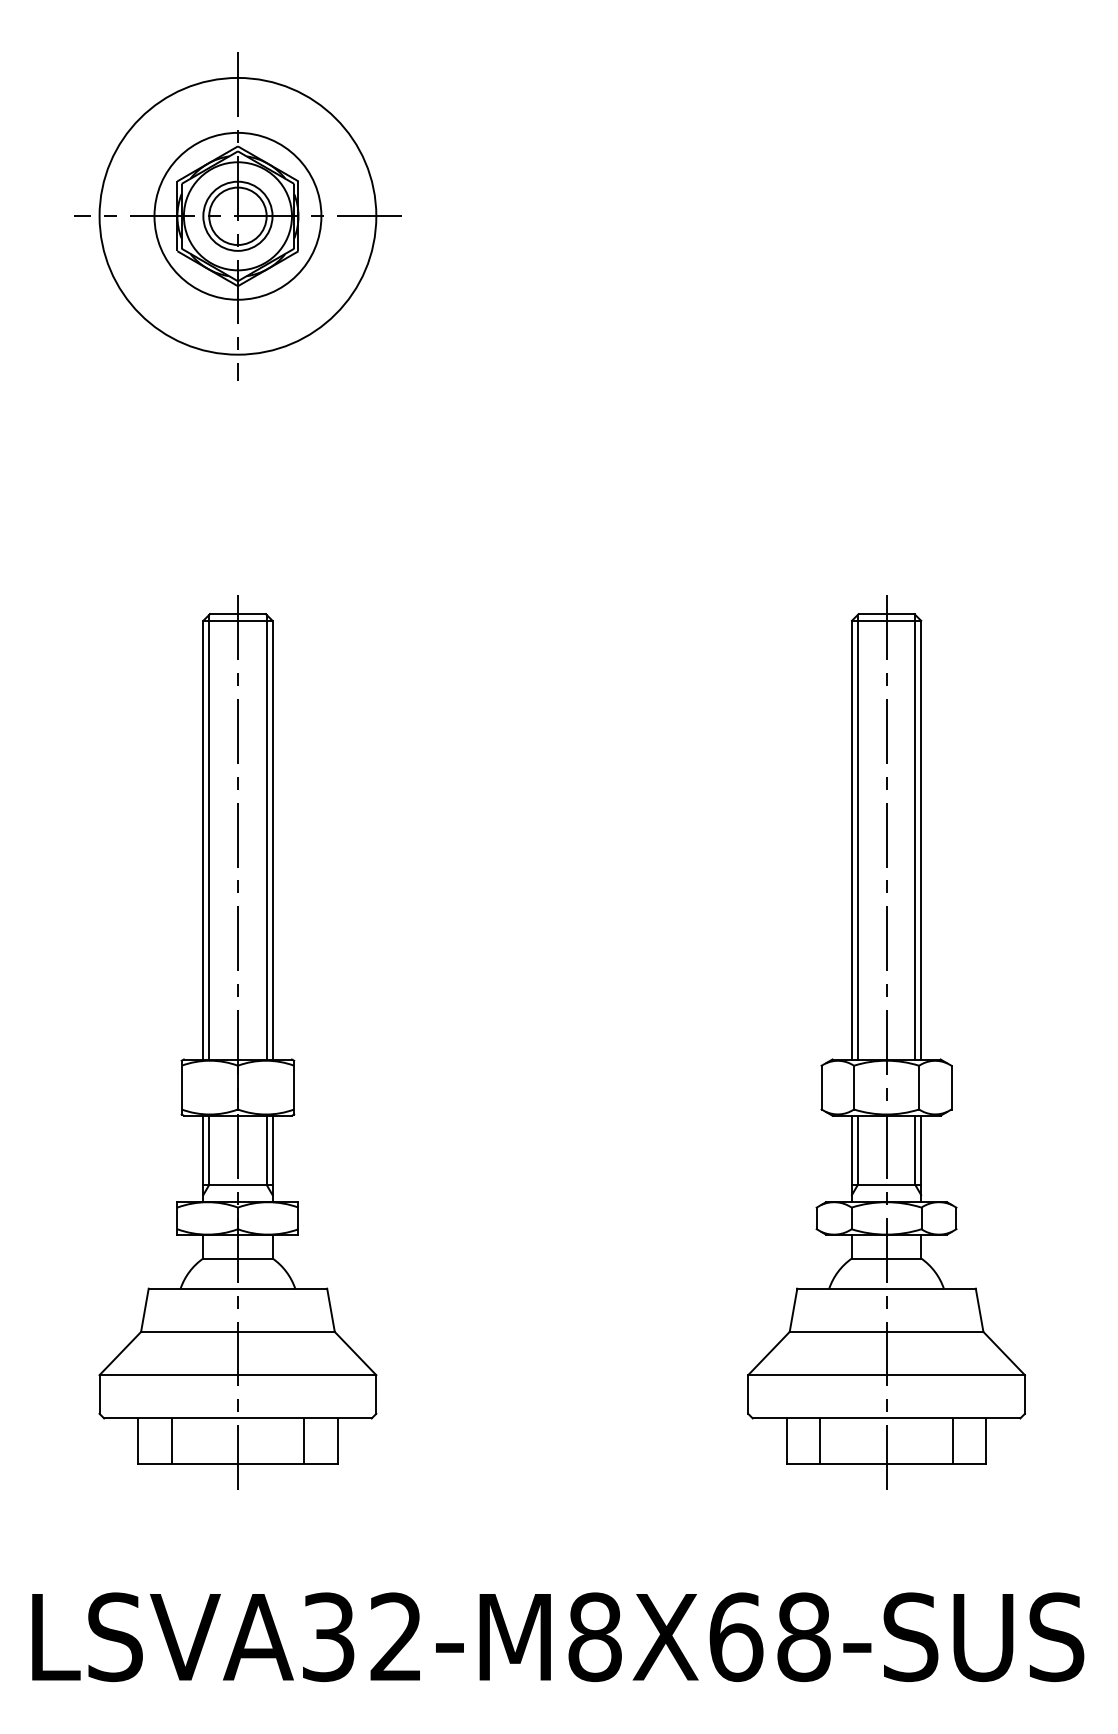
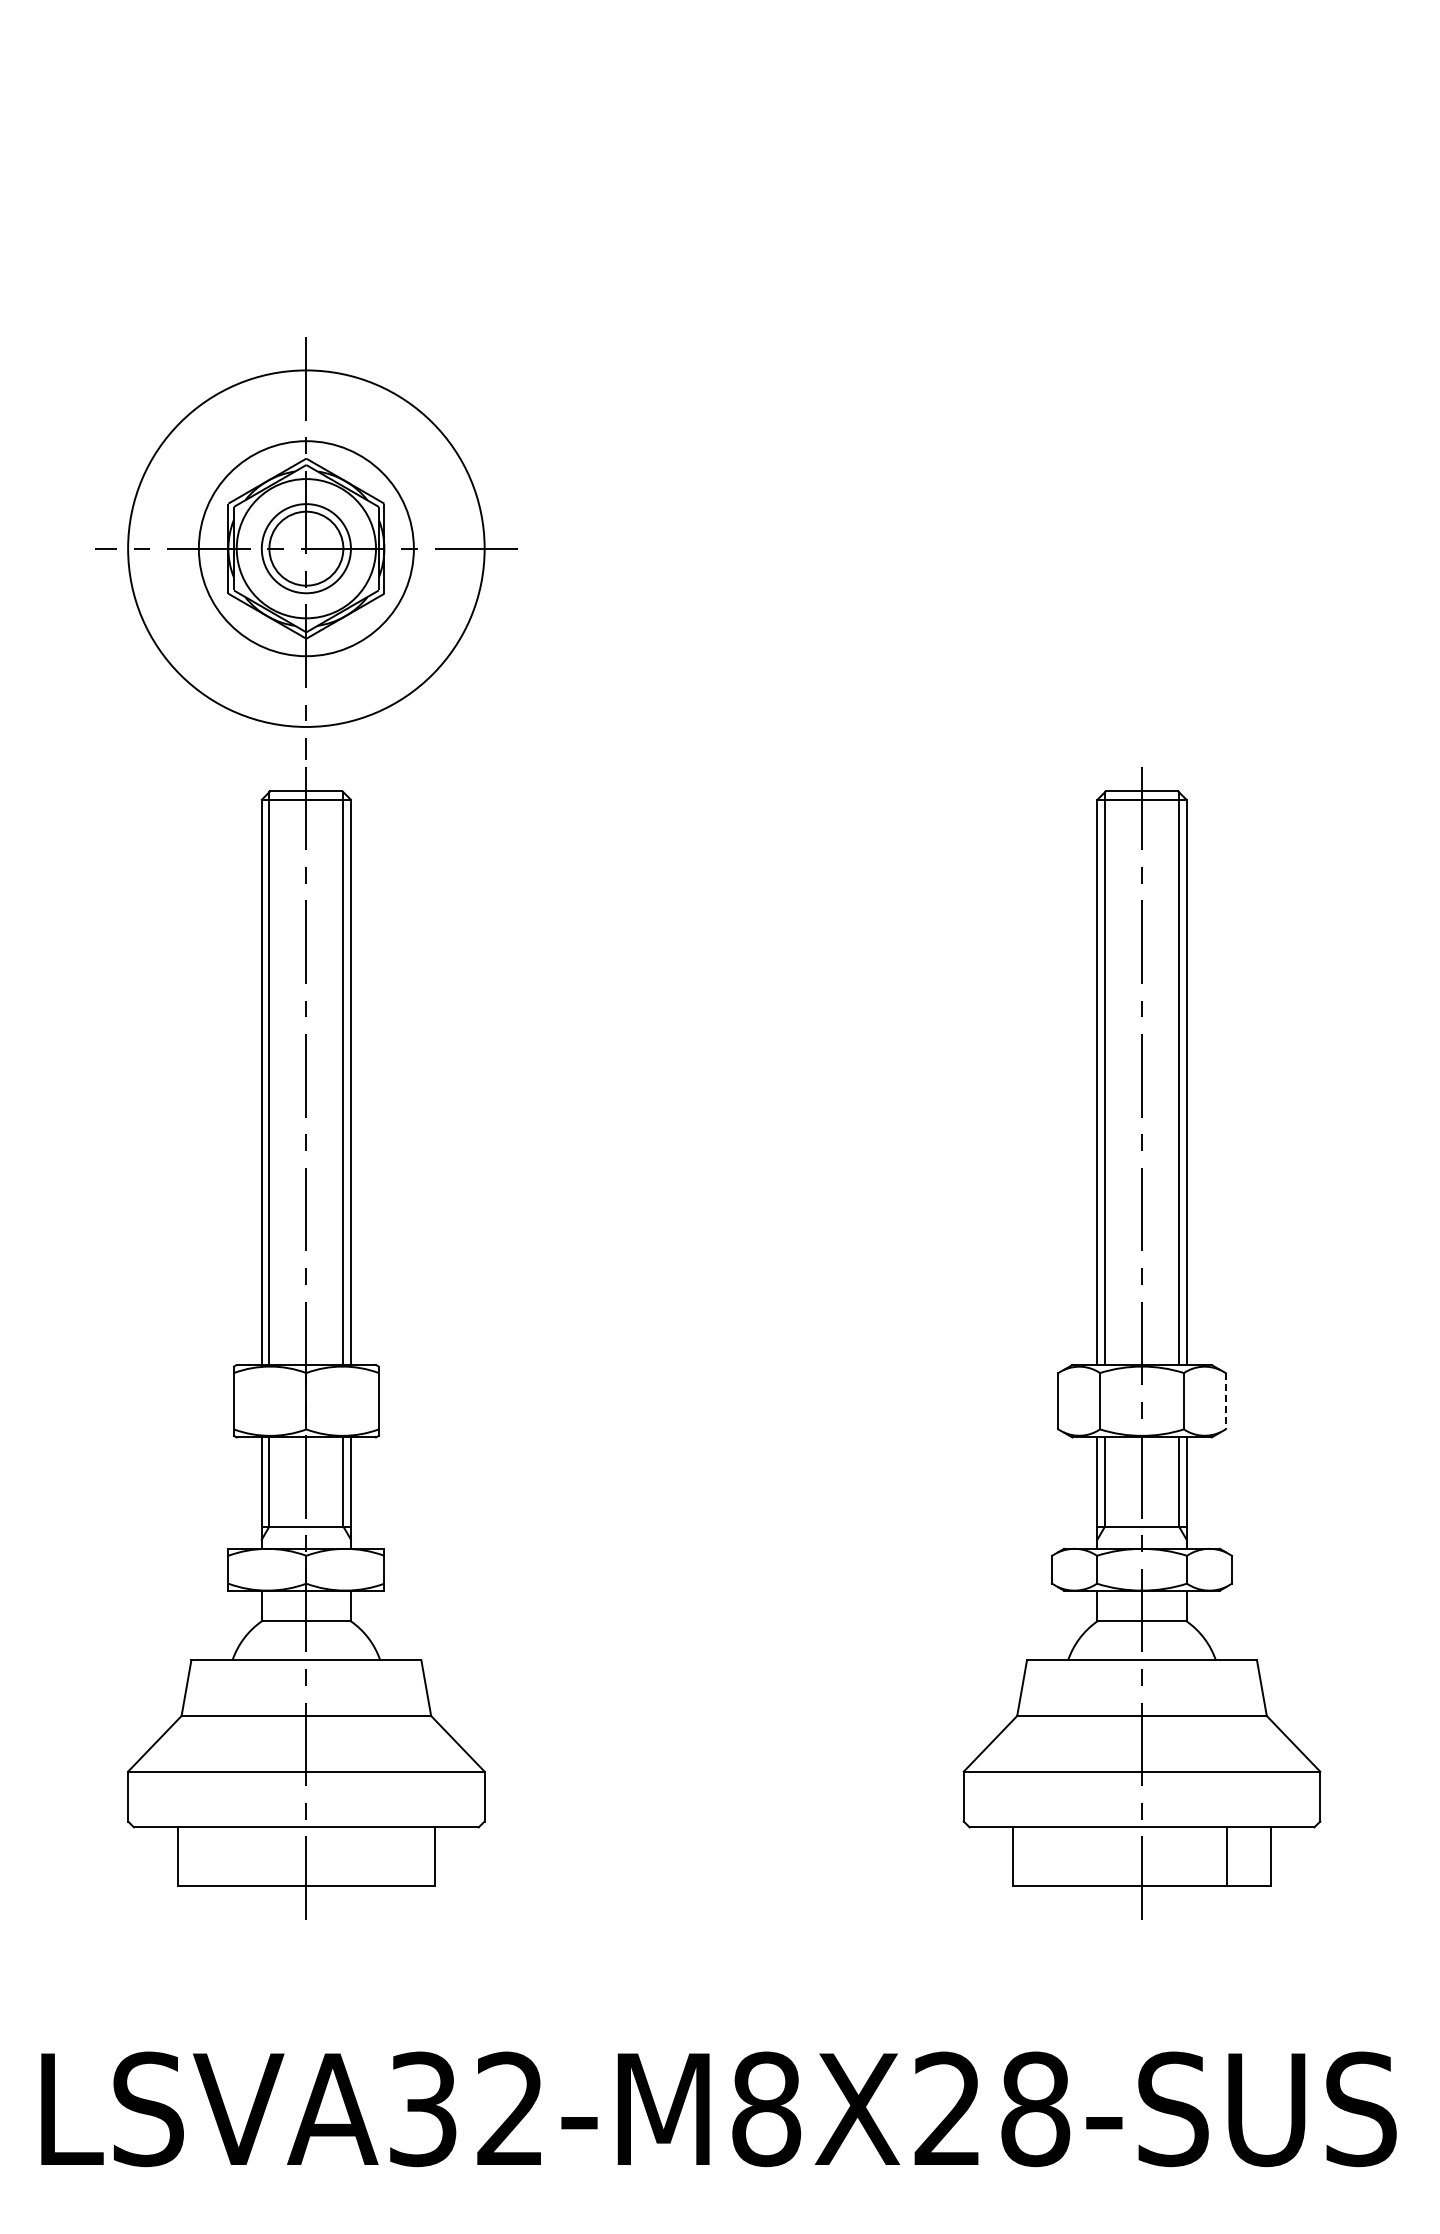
part: (238, 216) -> (306, 548), moved
line: (951, 1087) -> (1225, 1401), solid -> dashed
line: (172, 1440) -> (221, 1856), removed
line: (304, 1440) -> (391, 1856), removed
line: (820, 1440) -> (1056, 1856), removed
text: (736, 1637) -> (948, 2109), LSVA32-M8X68-SUS -> LSVA32-M8X28-SUS

